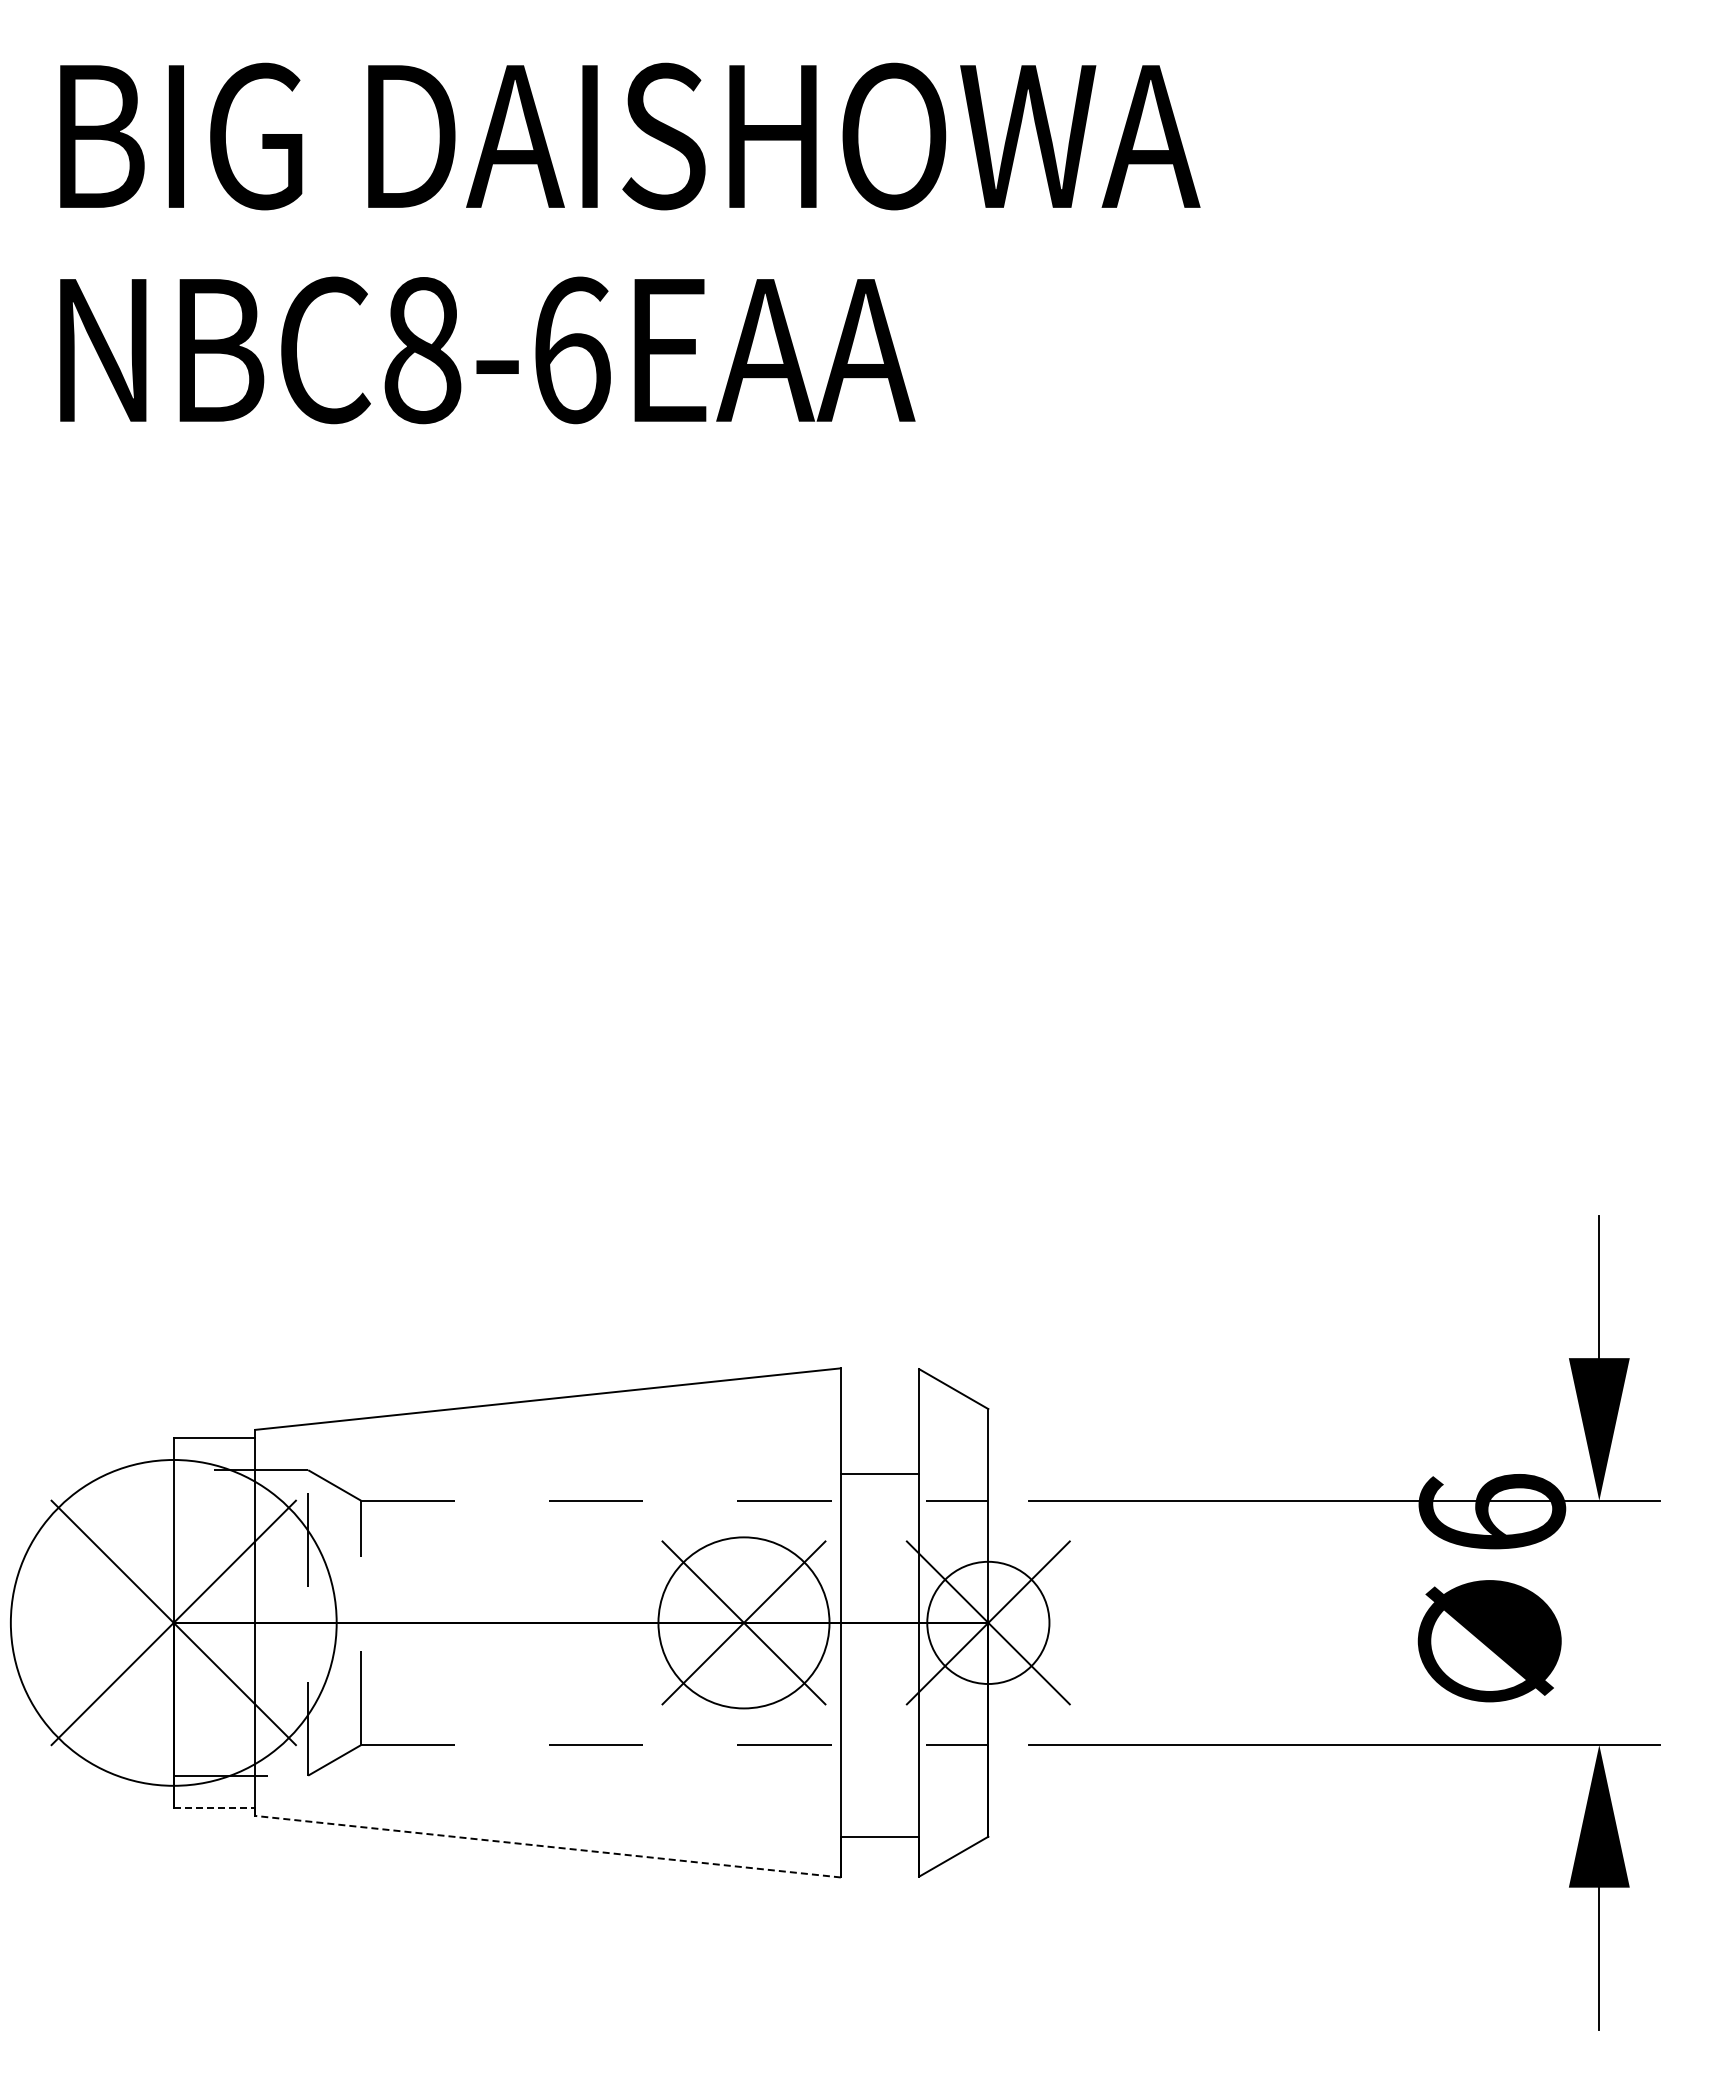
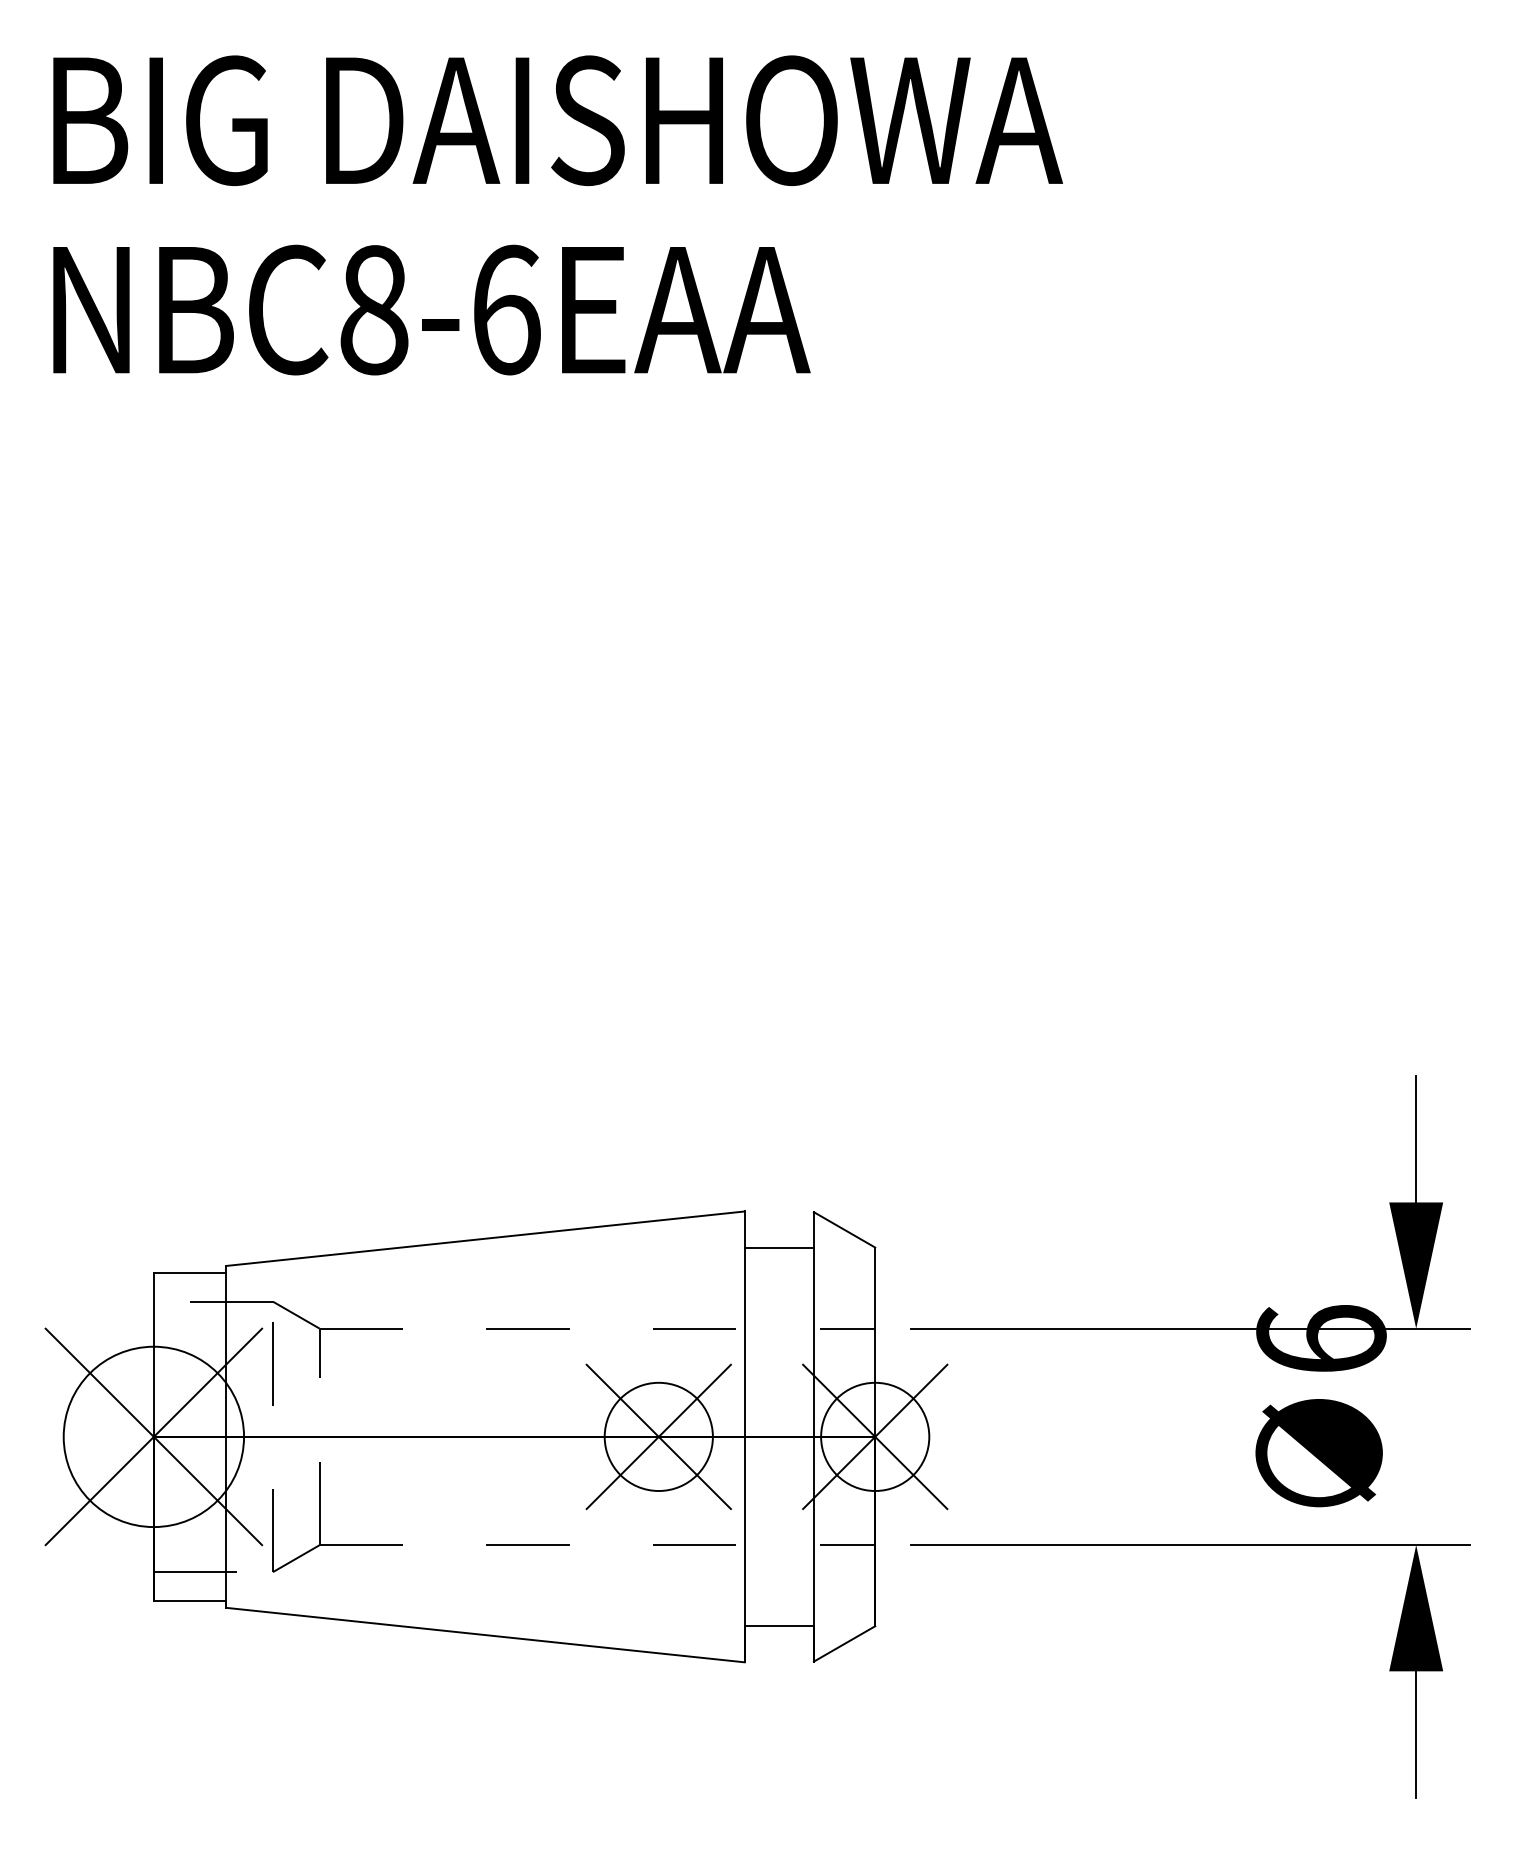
line: (879, 1474) -> (778, 1247), moved
circle: (173, 1622) -> (153, 1436), size x0.62
circle: (743, 1622) -> (658, 1436), size x0.71
line: (214, 1808) -> (189, 1601), dashed -> solid
line: (547, 1846) -> (484, 1634), dashed -> solid

